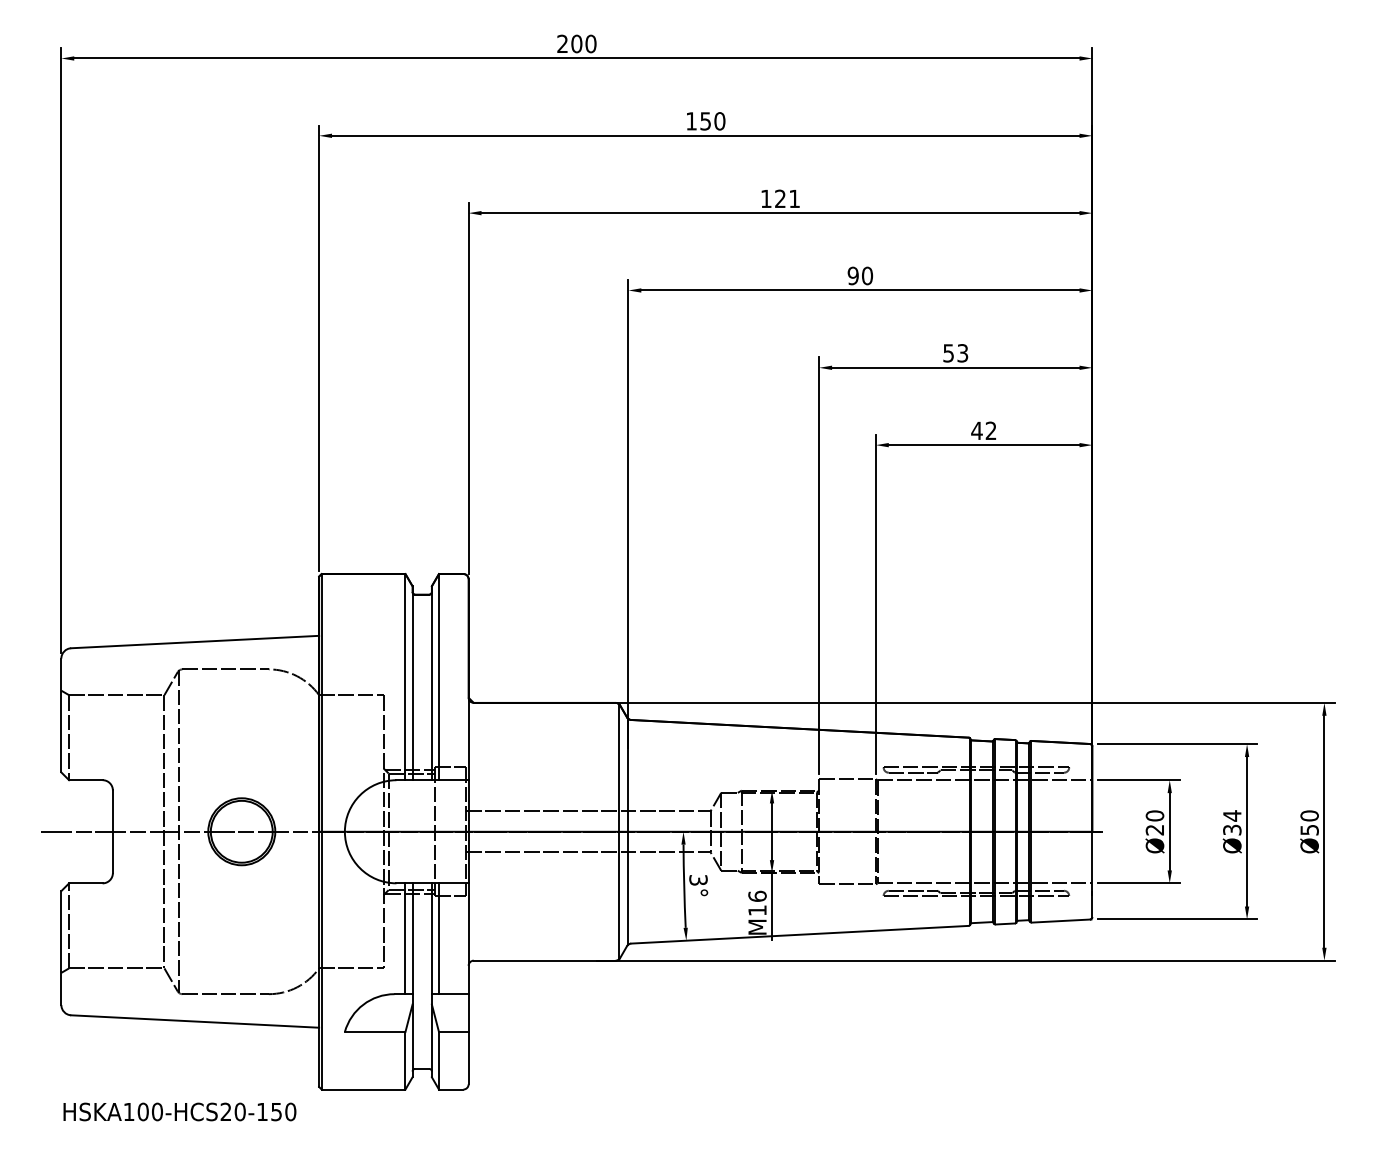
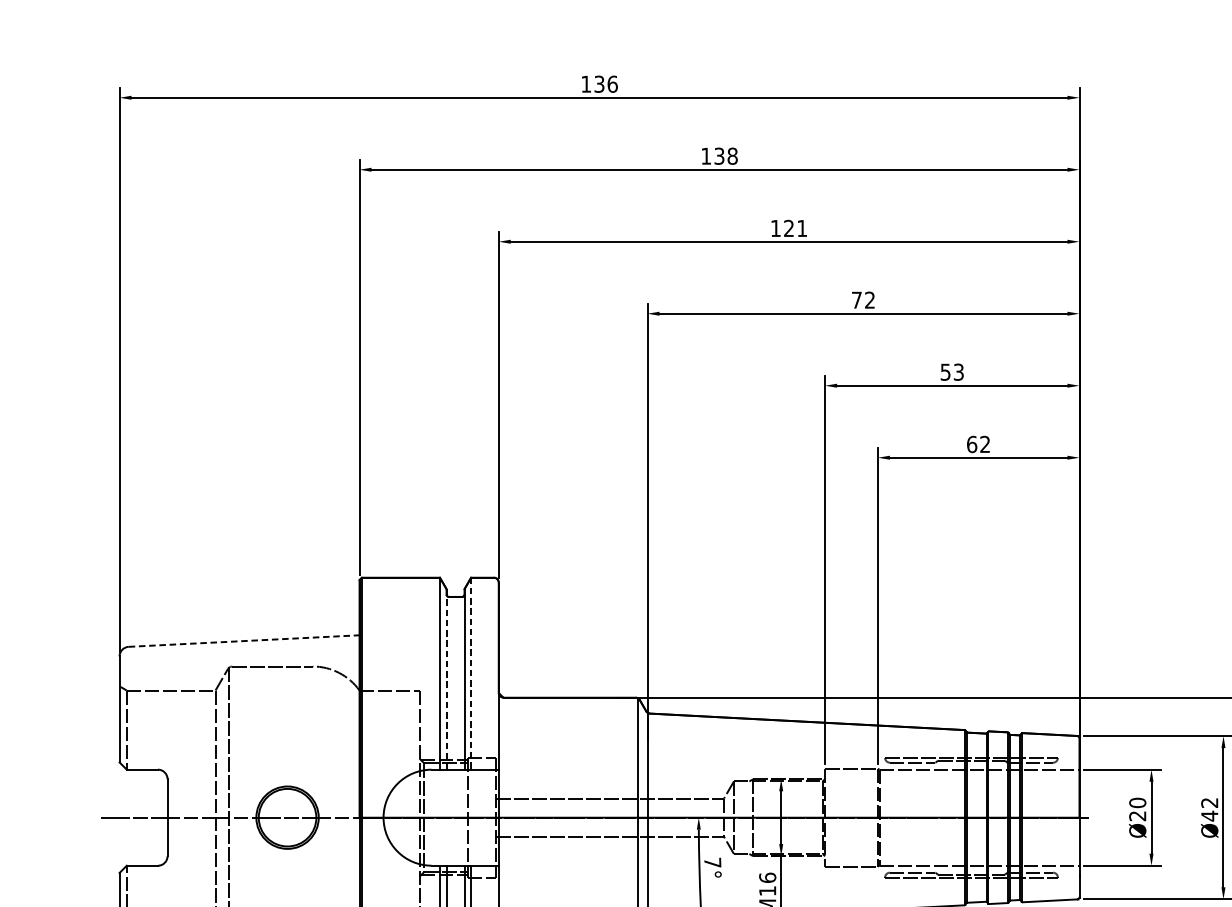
text: (576, 43) -> (599, 83), 200 -> 136
text: (712, 121) -> (725, 156), 150 -> 138
text: (860, 275) -> (863, 299), 90 -> 72
text: (976, 430) -> (971, 444), 42 -> 62
line: (195, 642) -> (244, 641), solid -> dashed
line: (438, 677) -> (470, 674), solid -> dashed
line: (412, 683) -> (446, 679), solid -> dashed
text: (1232, 823) -> (1209, 809), Ø34 -> Ø42
text: (698, 879) -> (712, 862), 3° -> 7°

